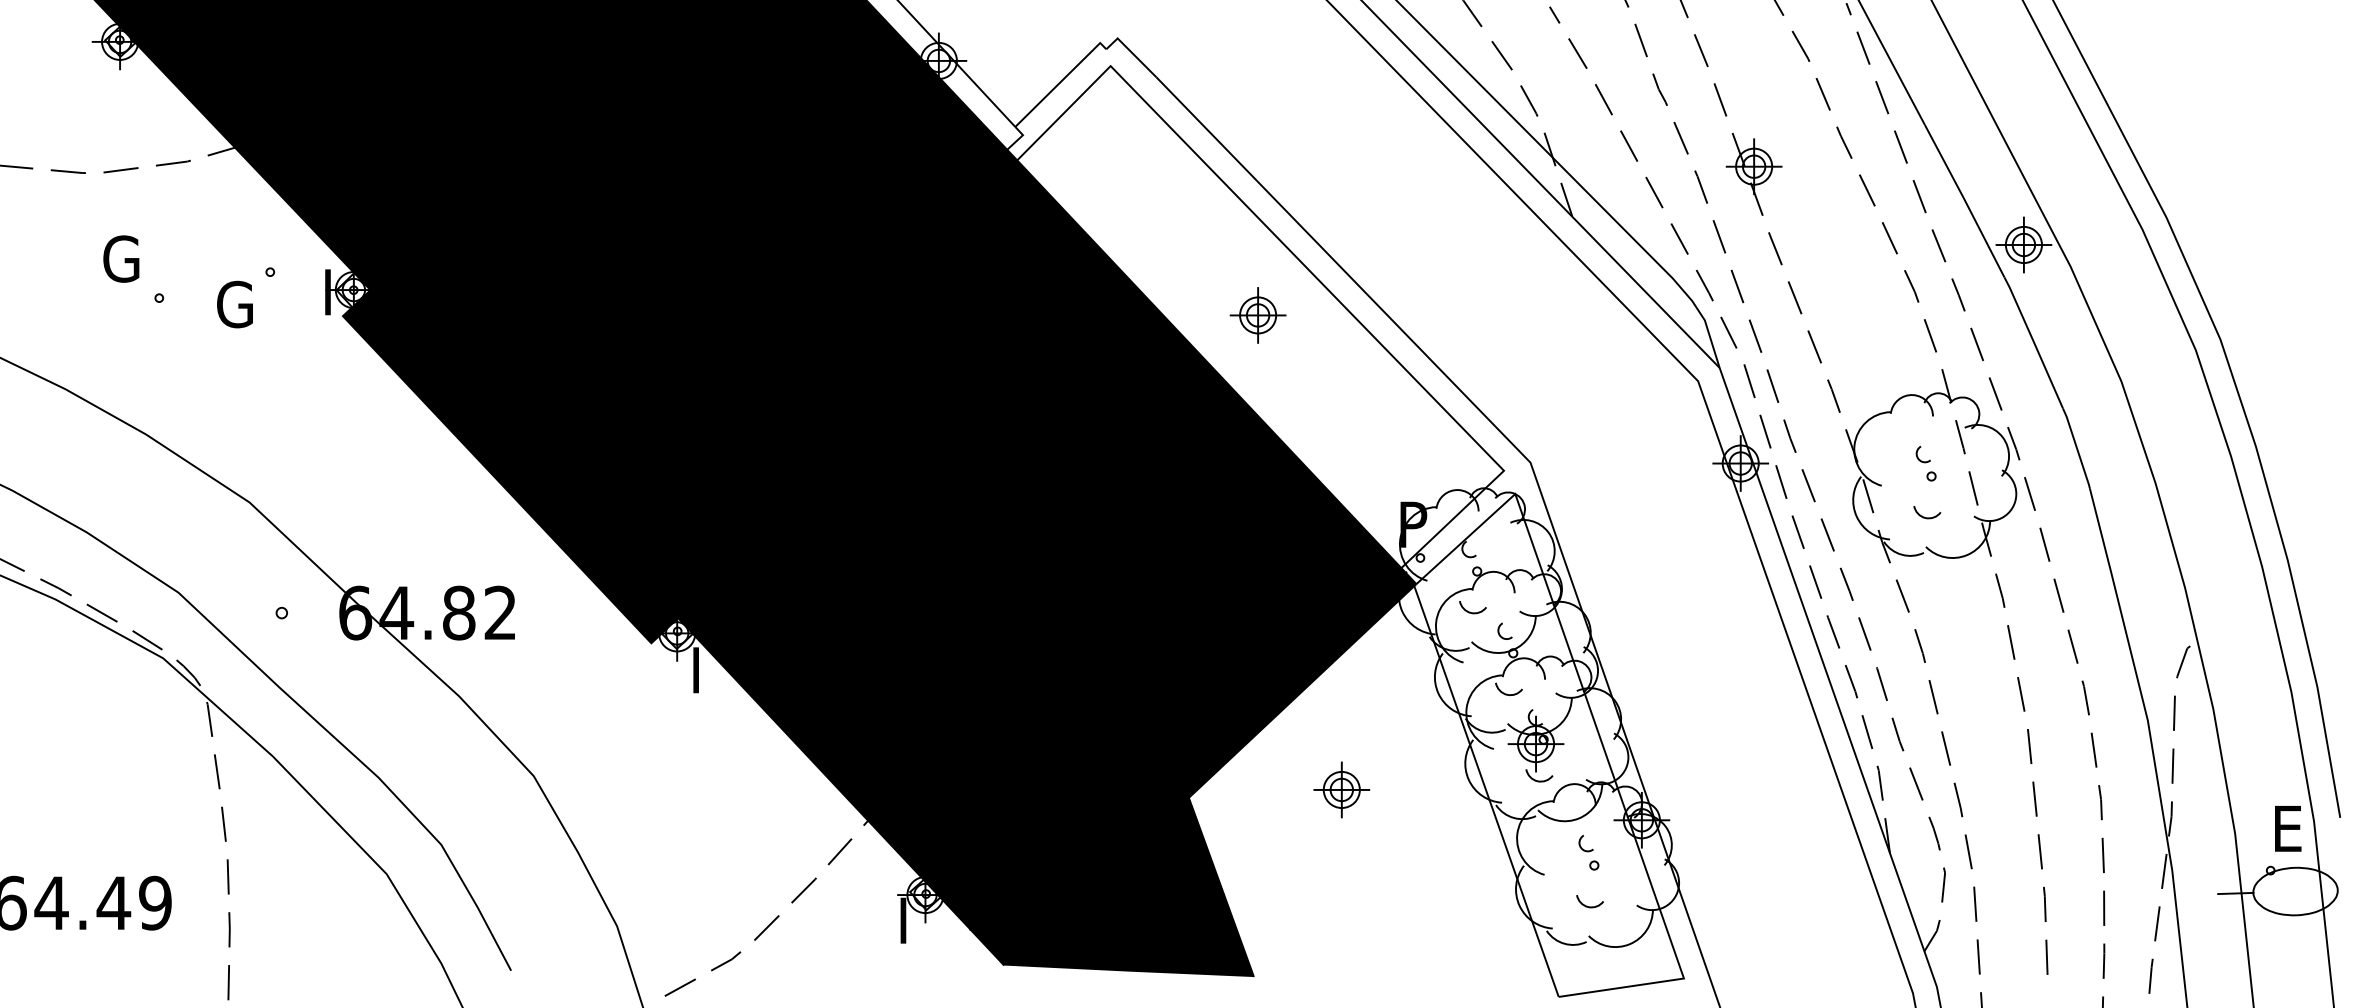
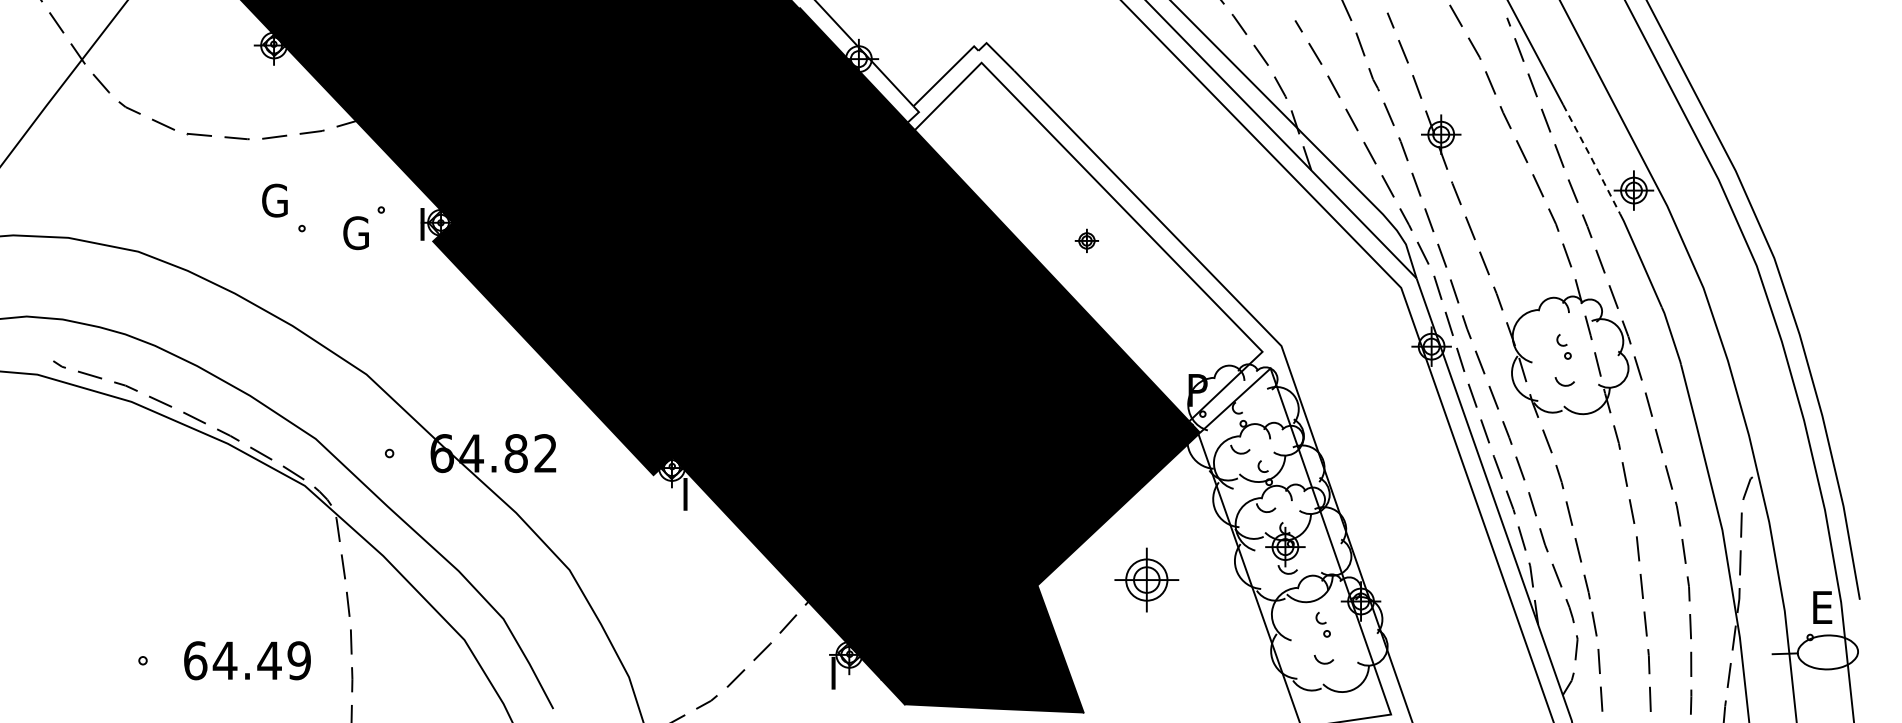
line: (1965, 201) -> (1592, 159), solid -> dashed
part: (1257, 314) -> (1086, 240), size x0.6
part: (1341, 789) -> (1146, 579), size x1.6

